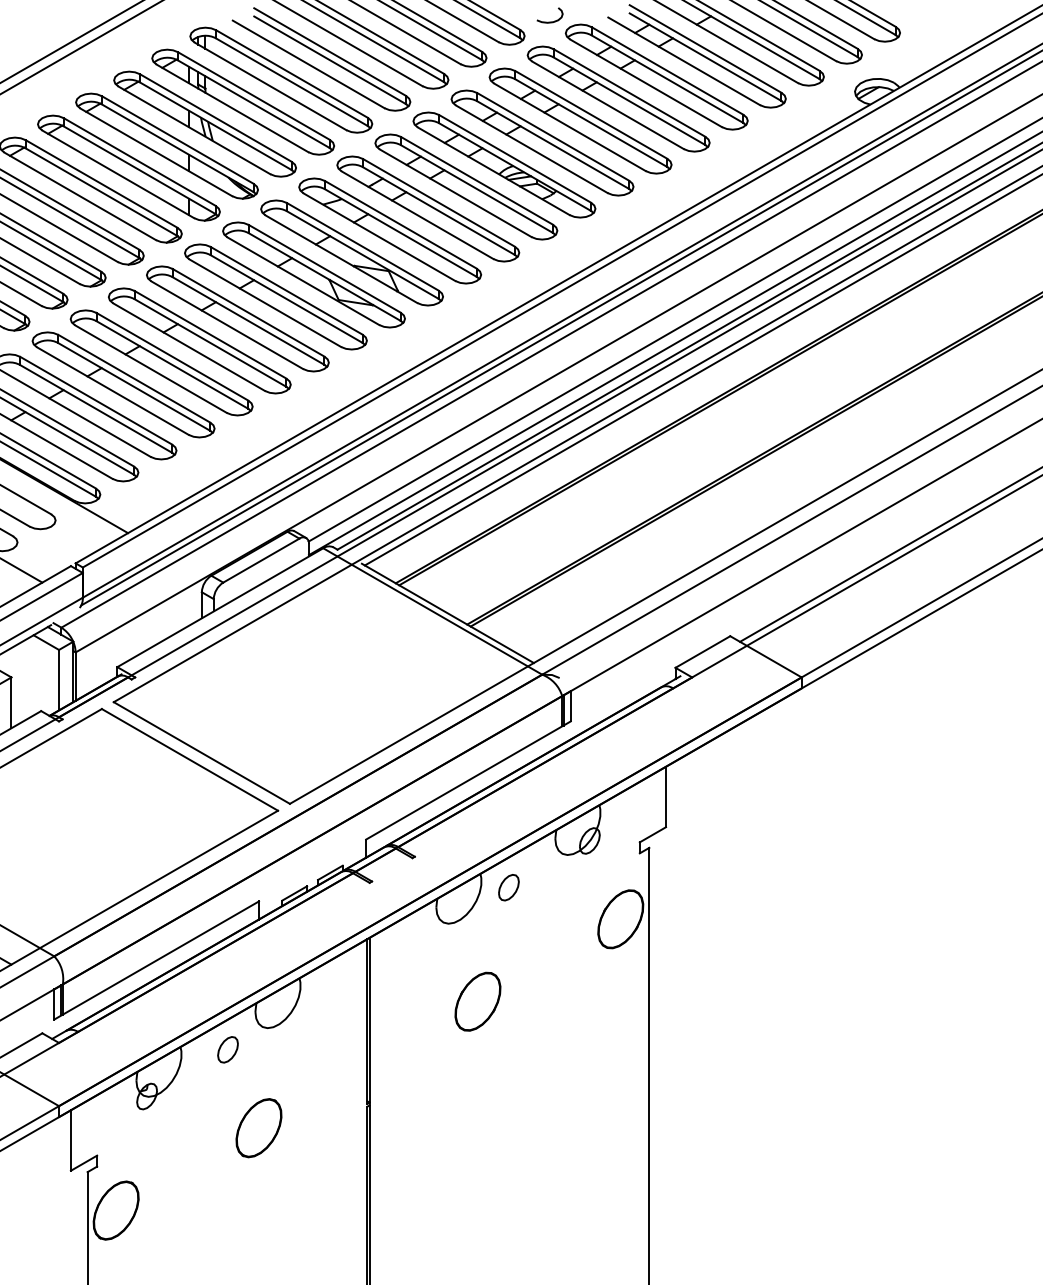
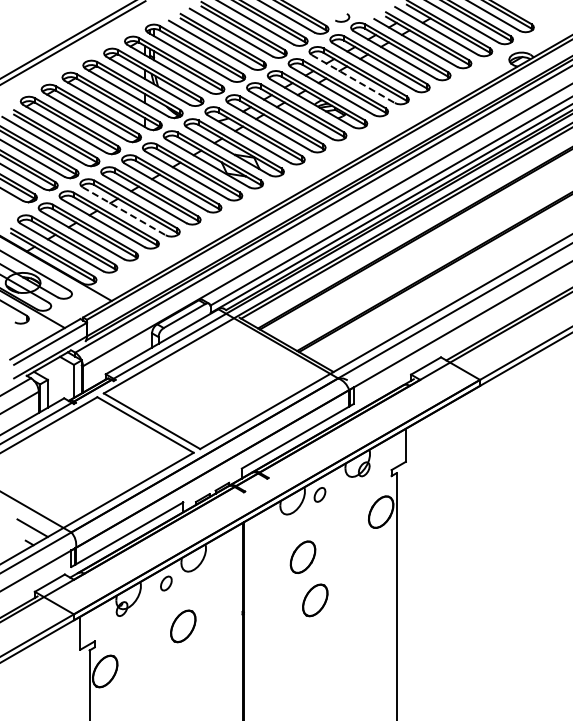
line: (570, 128) -> (353, 79), solid -> dashed
line: (151, 369) -> (124, 211), solid -> dashed
part: (500, 1080) -> (315, 600), added

